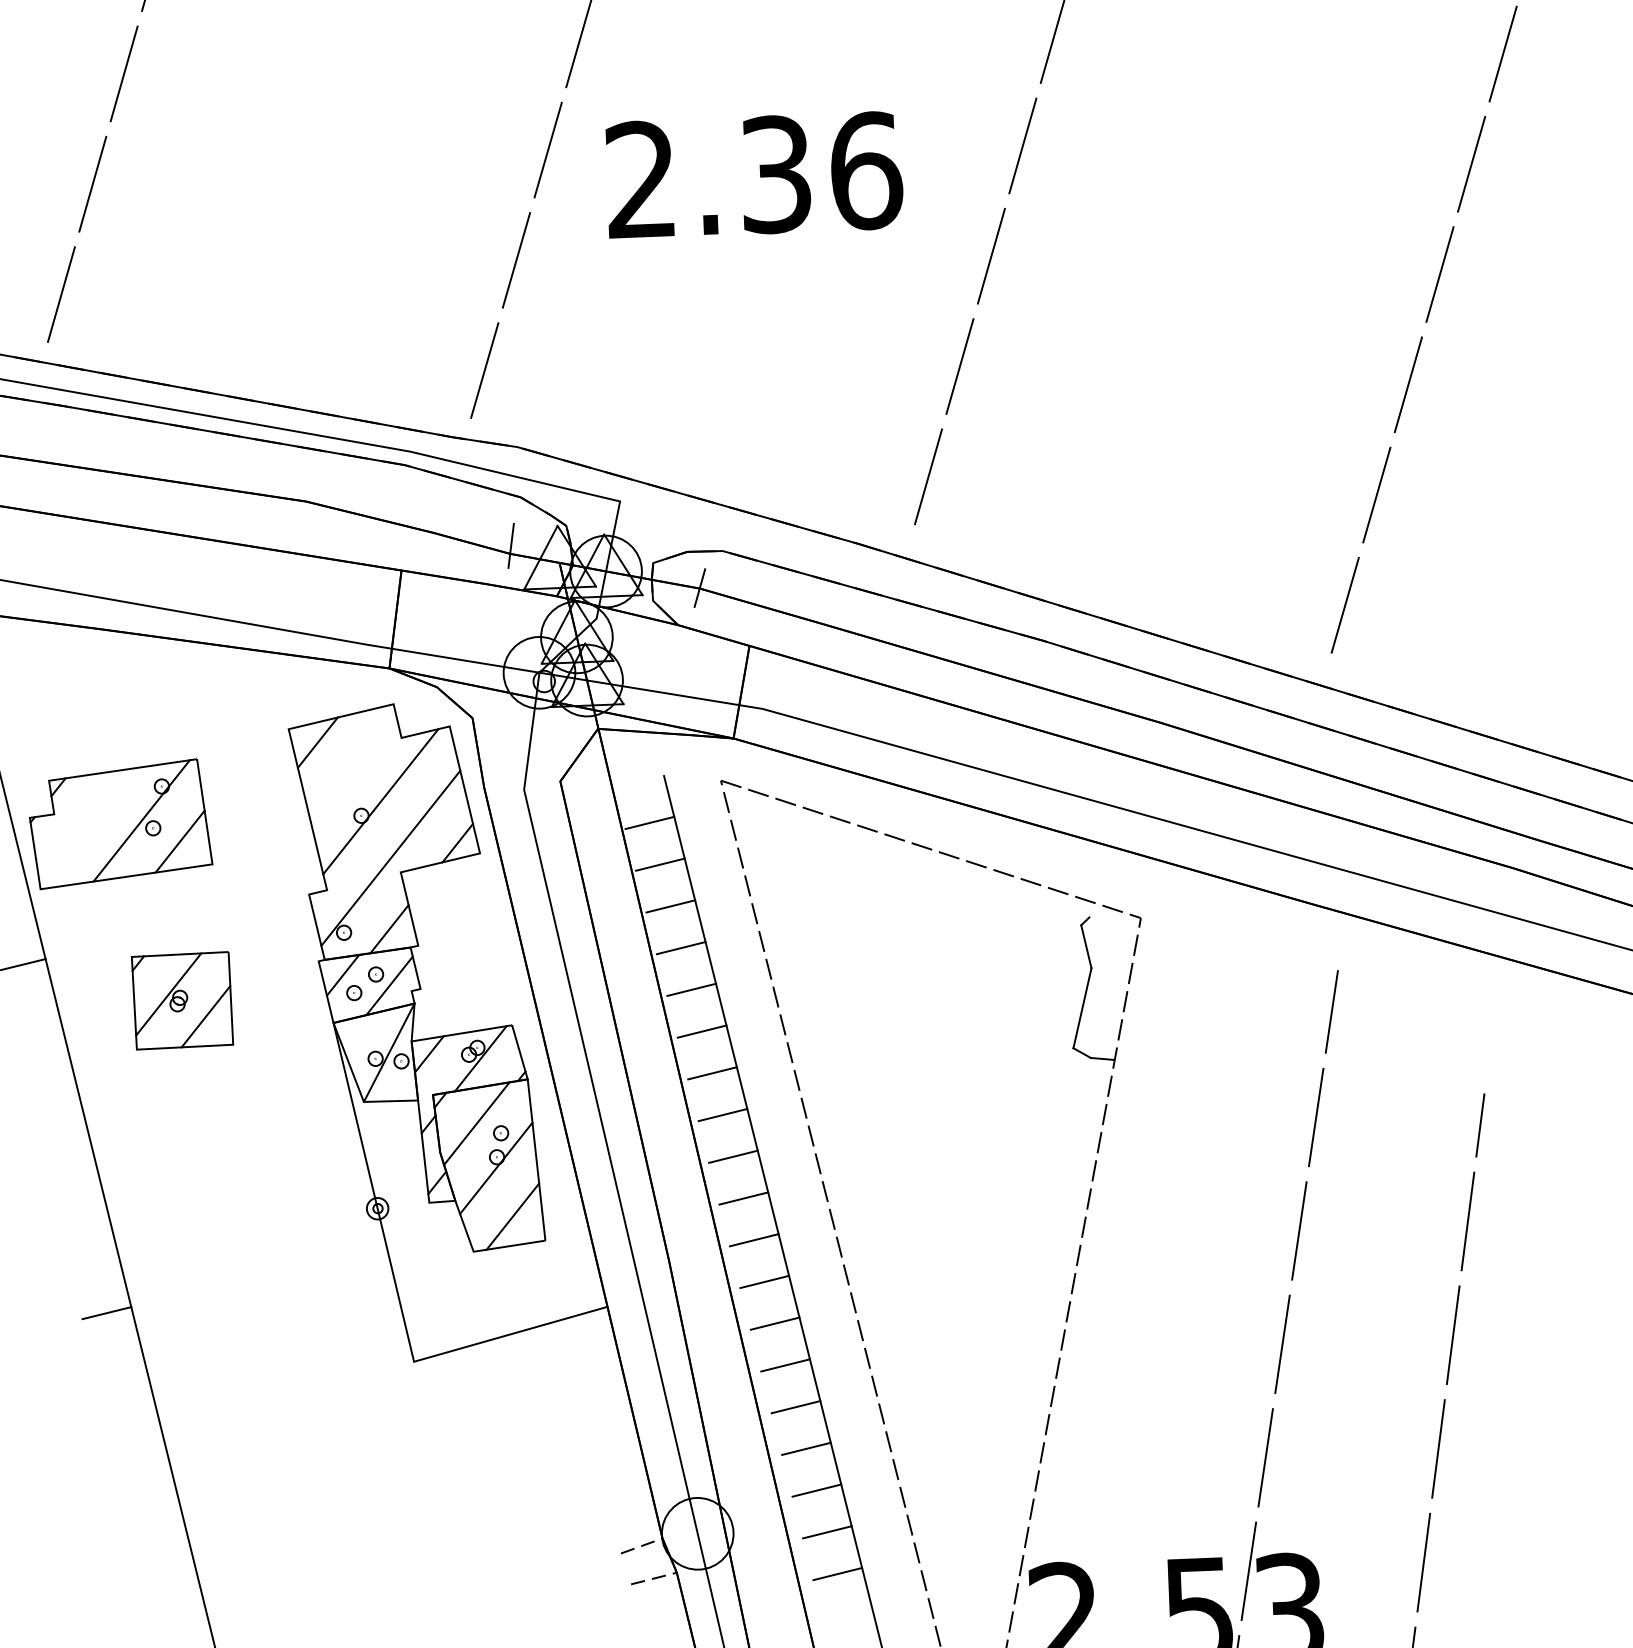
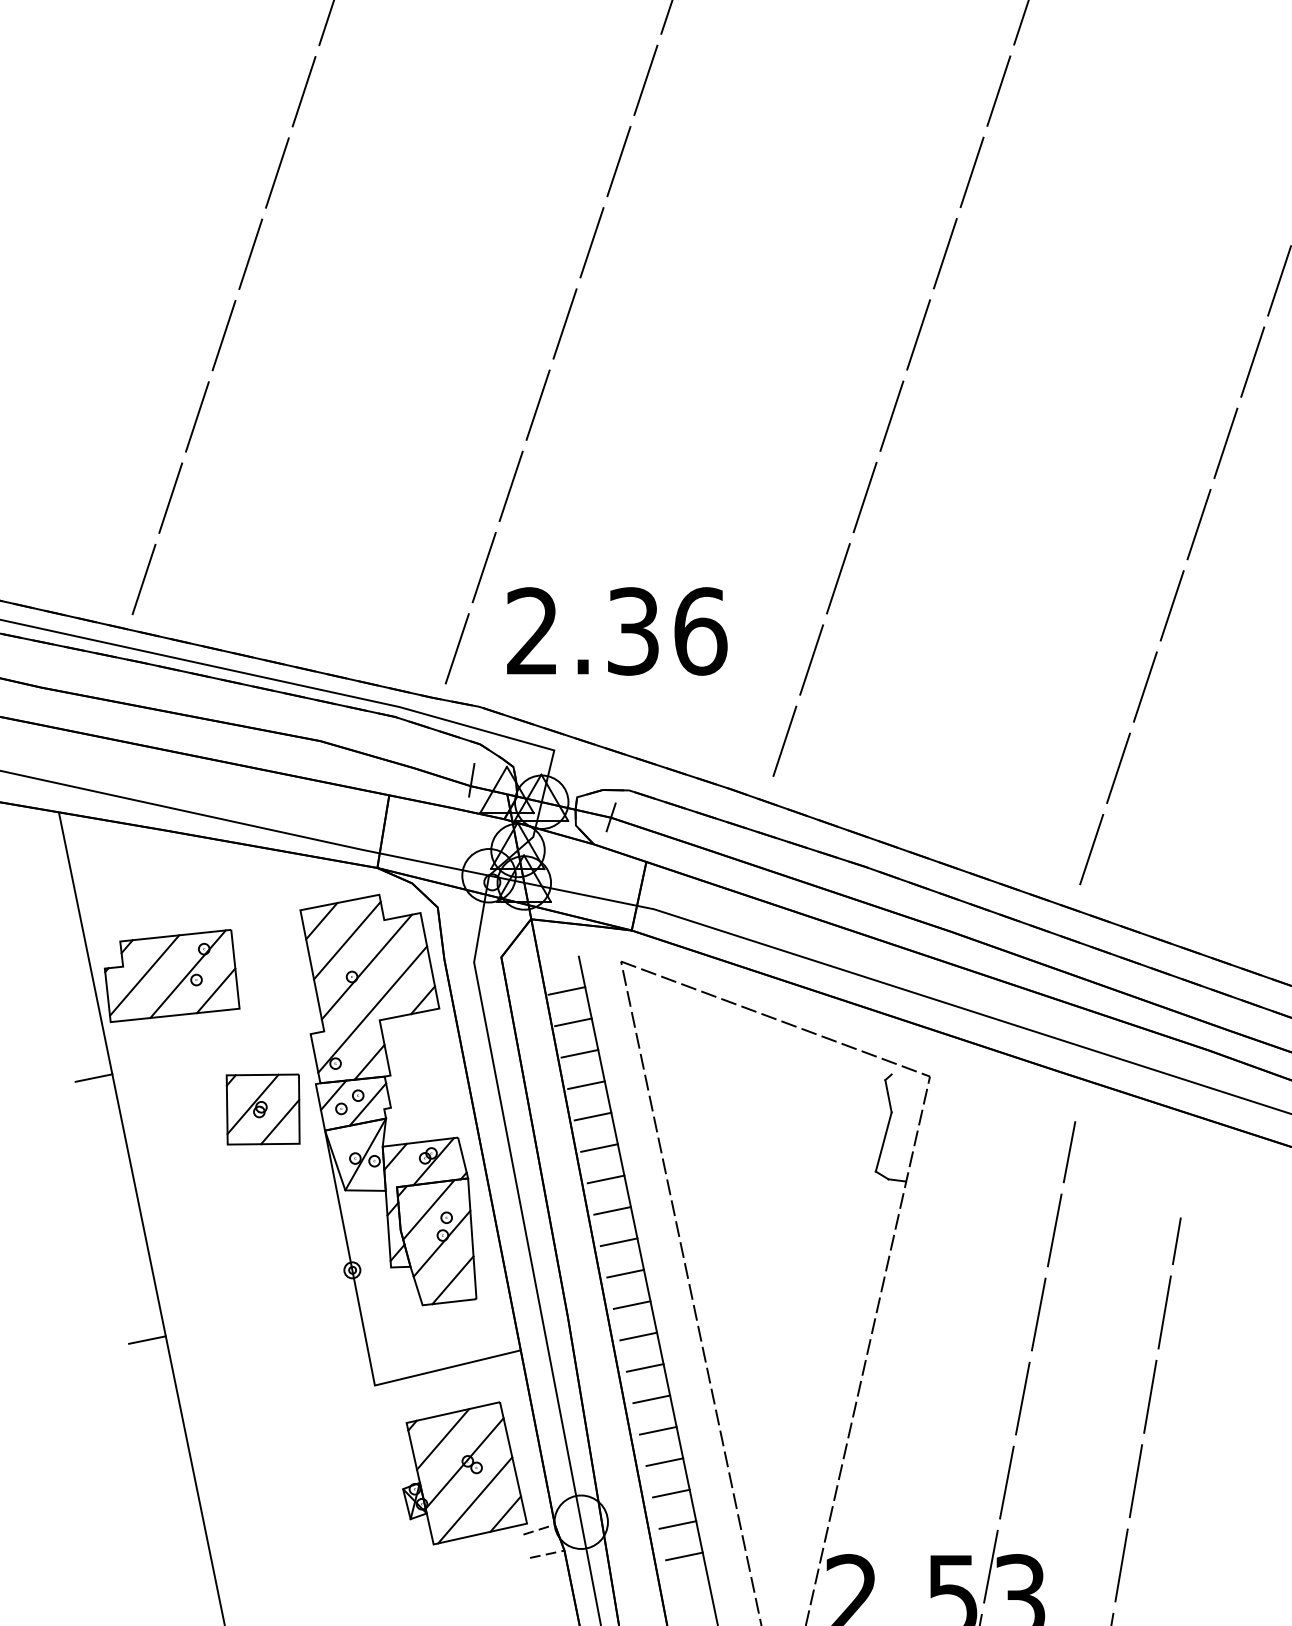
text: (754, 175) -> (617, 631), moved
line: (353, 767) -> (347, 940), added
line: (83, 824) -> (144, 975), added
part: (181, 1000) -> (262, 1109), moved
part: (538, 1474) -> (464, 1473), added

